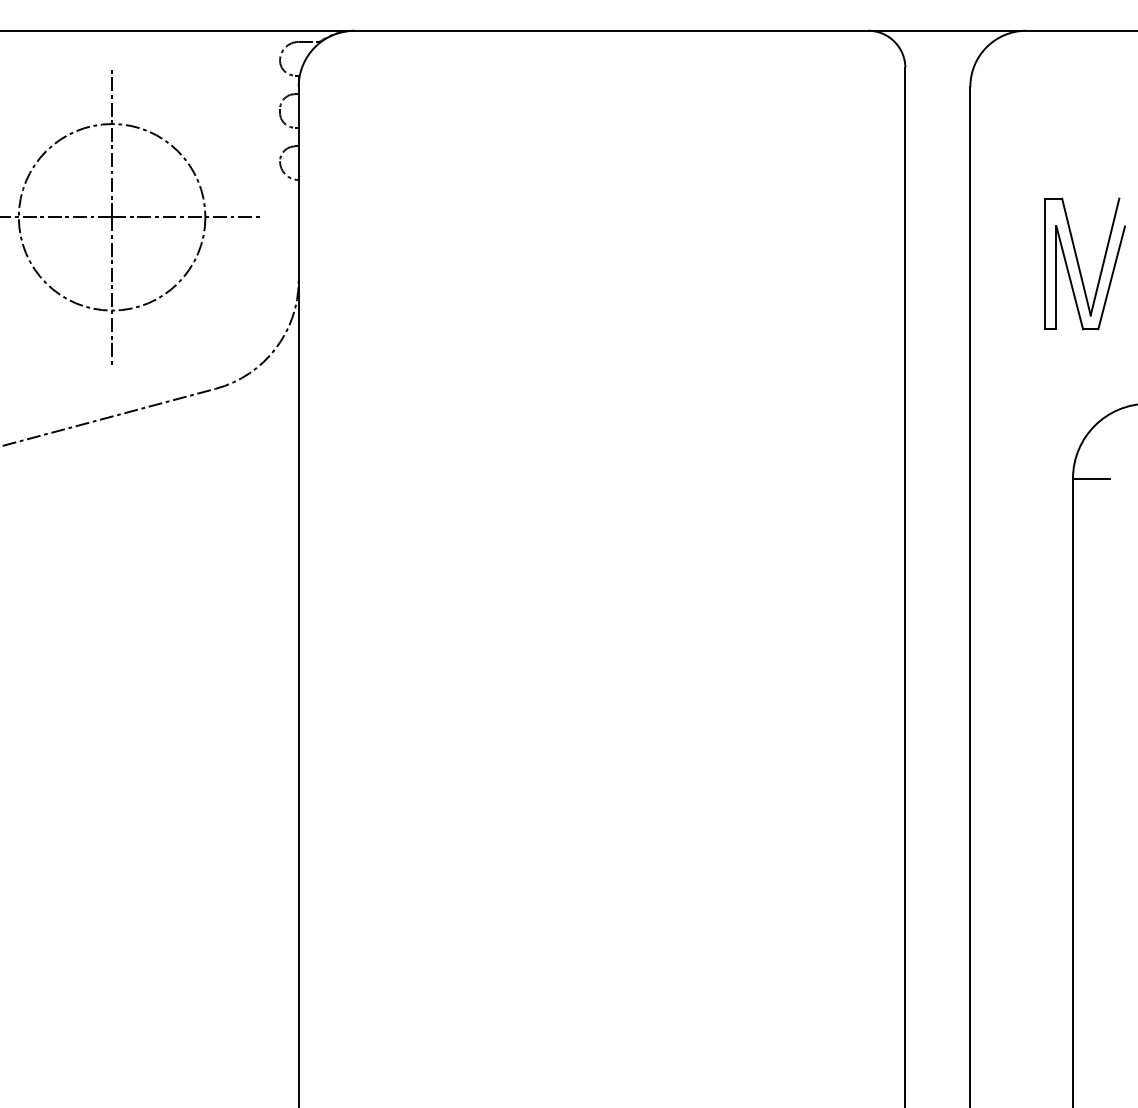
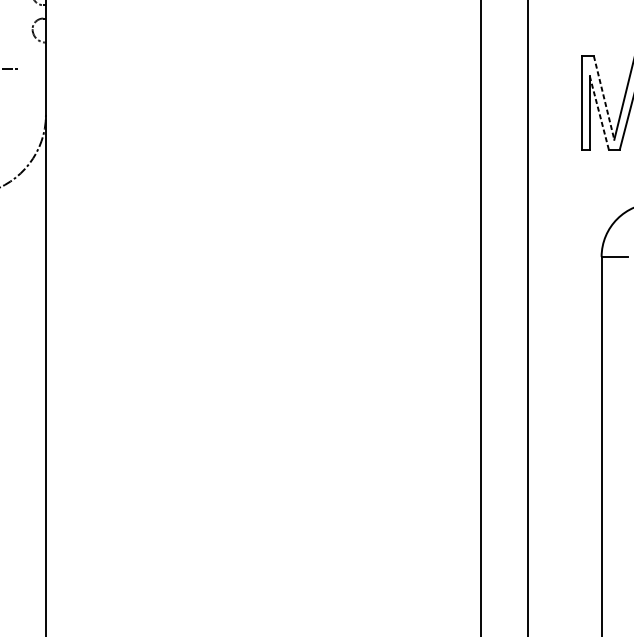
line: (1076, 257) -> (604, 98), solid -> dashed
line: (1069, 277) -> (599, 112), solid -> dashed

